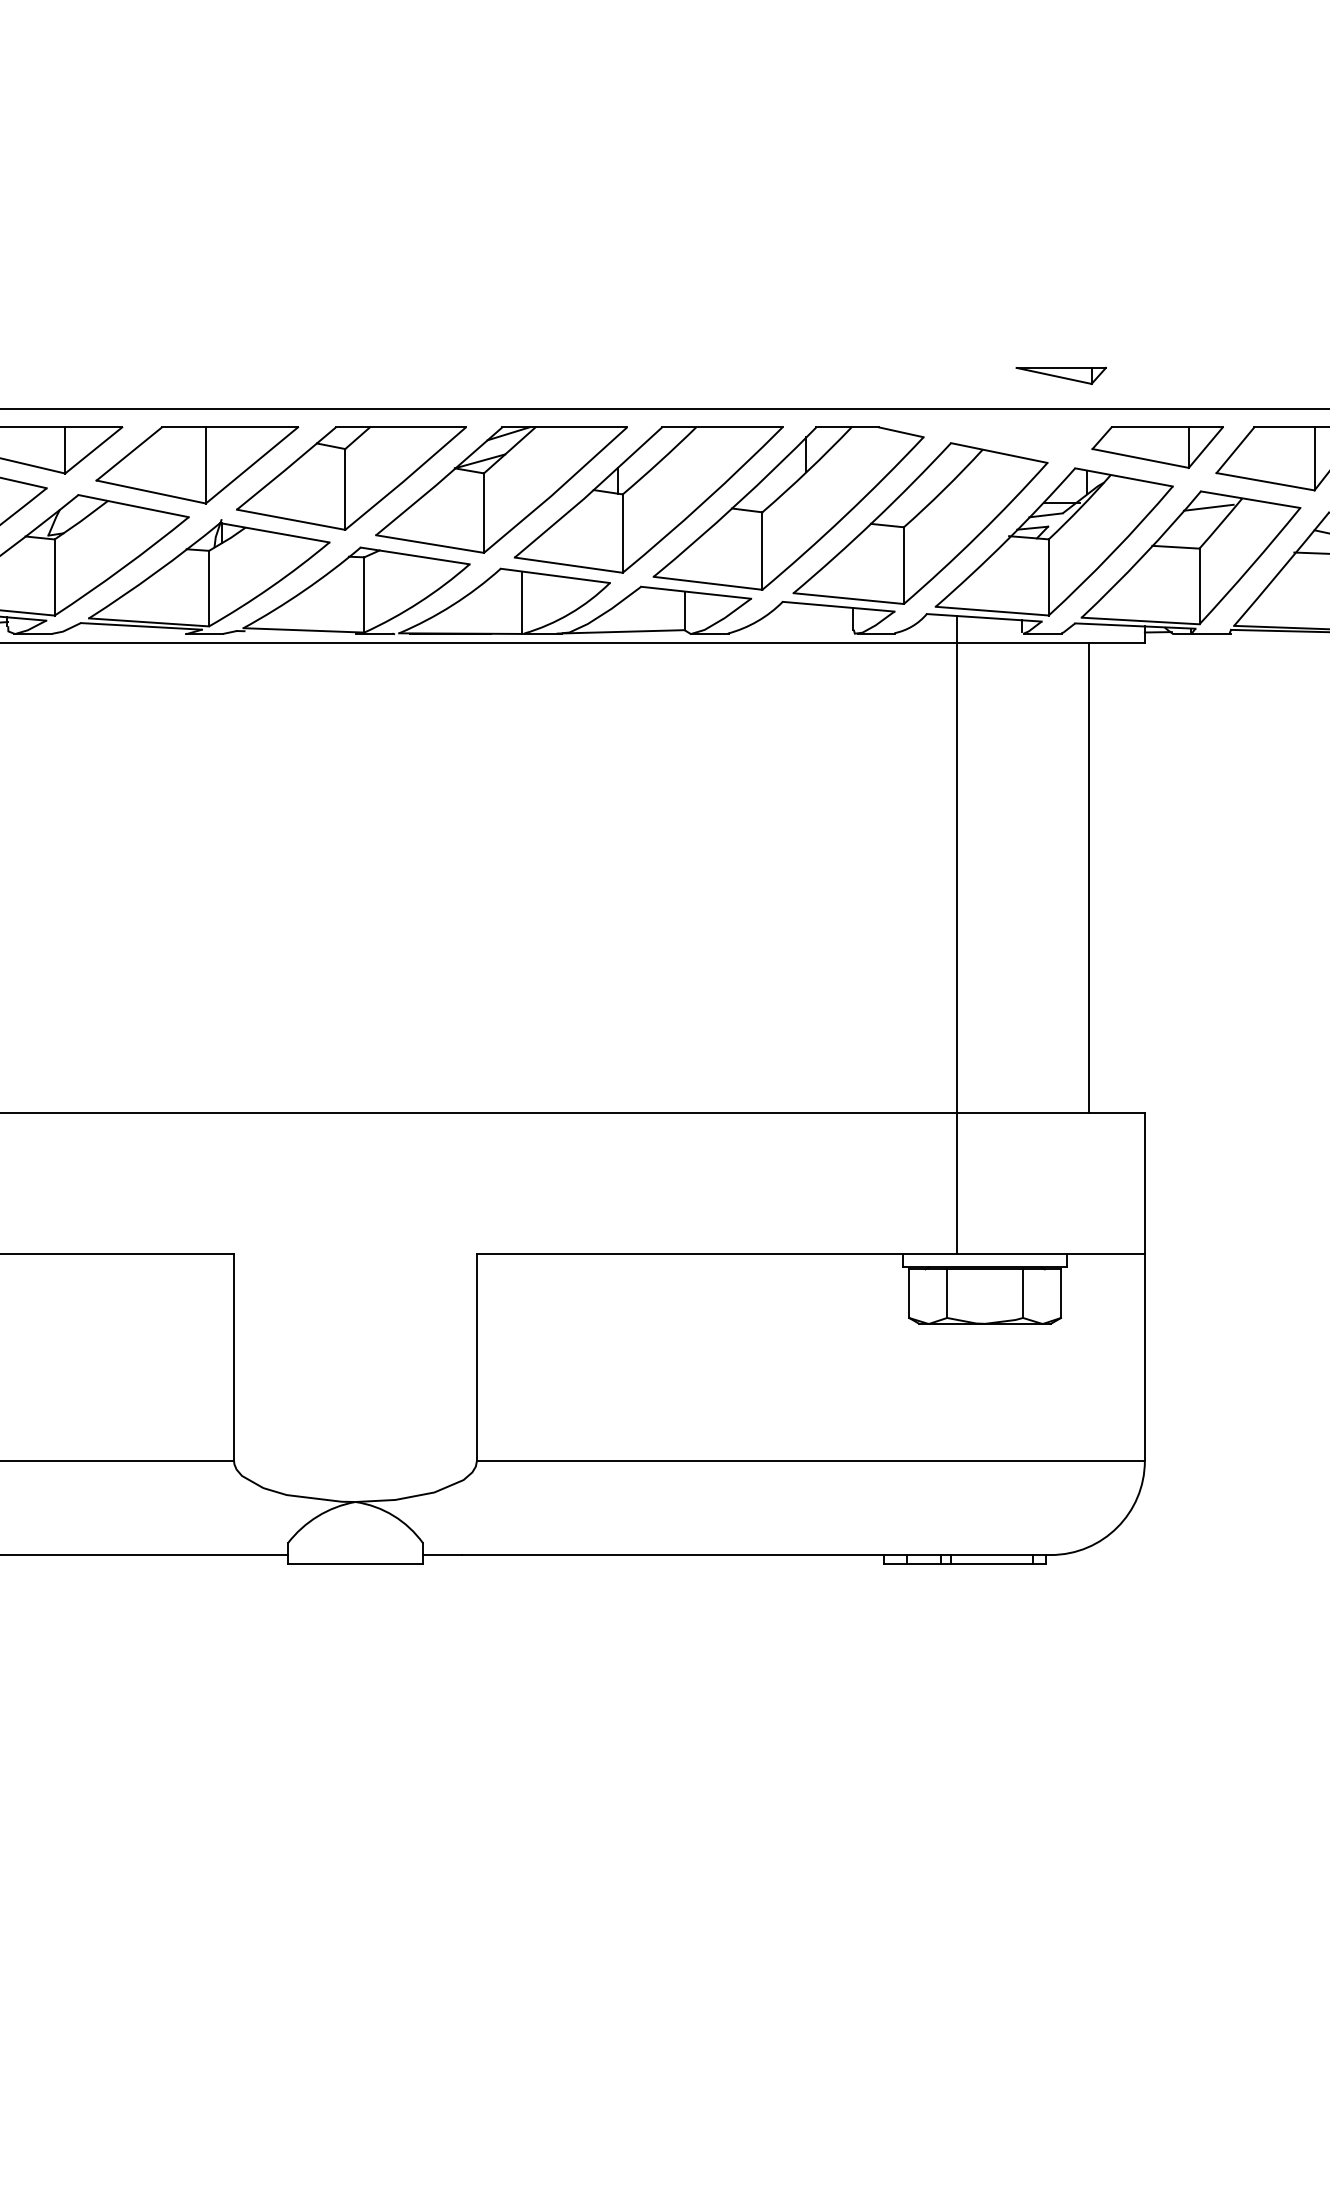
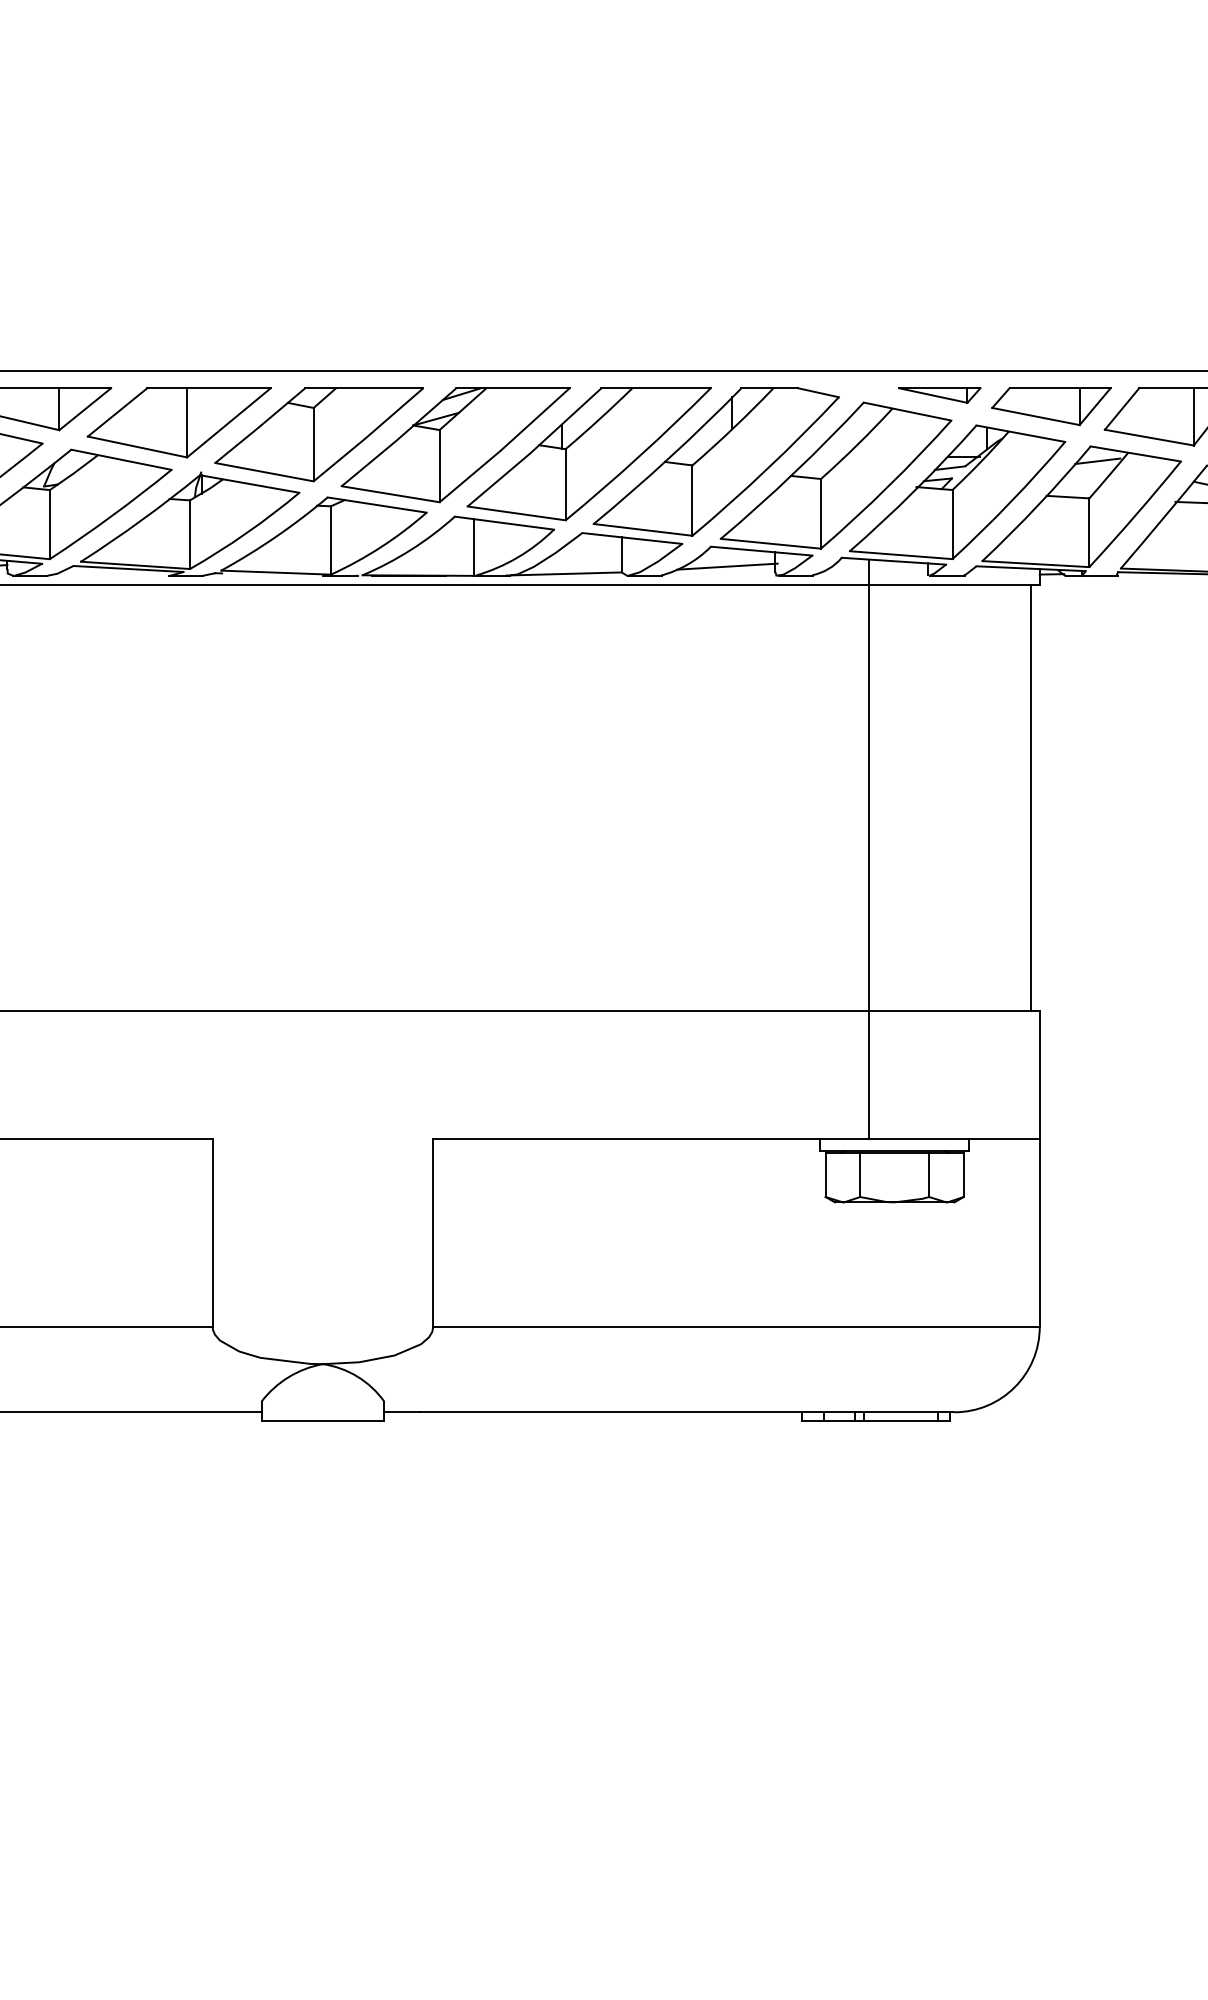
part: (1060, 375) -> (939, 395), moved
line: (800, 623) -> (727, 566), added
line: (1089, 878) -> (1031, 797), moved

